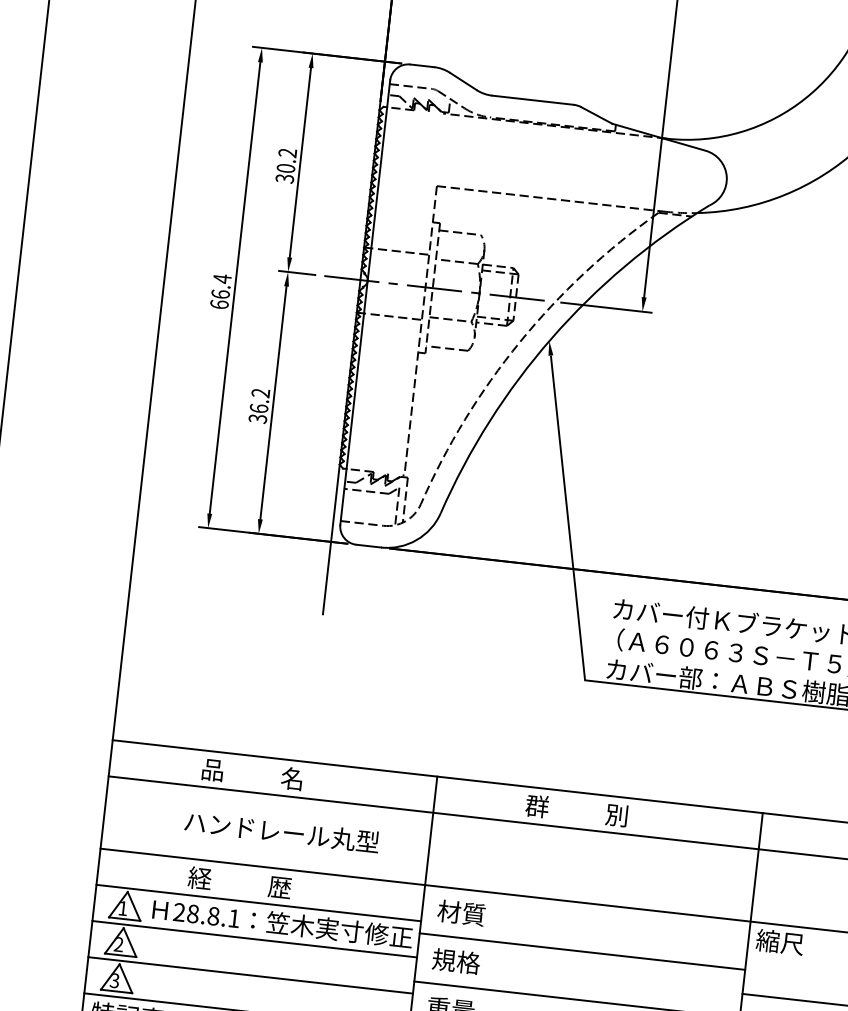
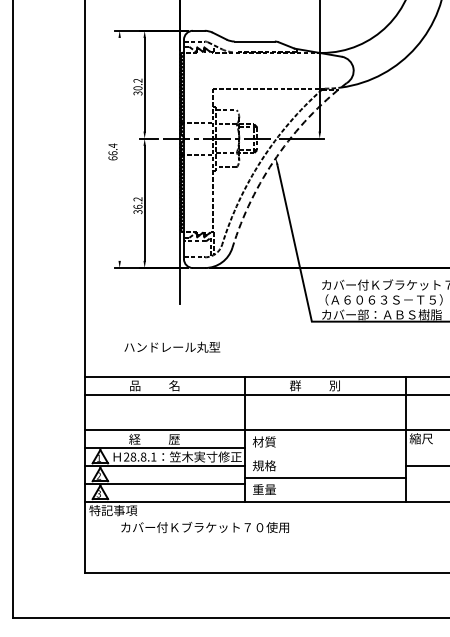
line: (234, 286) -> (119, 148), removed
arc: (550, 337) -> (276, 156), solid -> dashed
text: (282, 830) -> (172, 346), moved
line: (582, 952) -> (325, 454), removed

